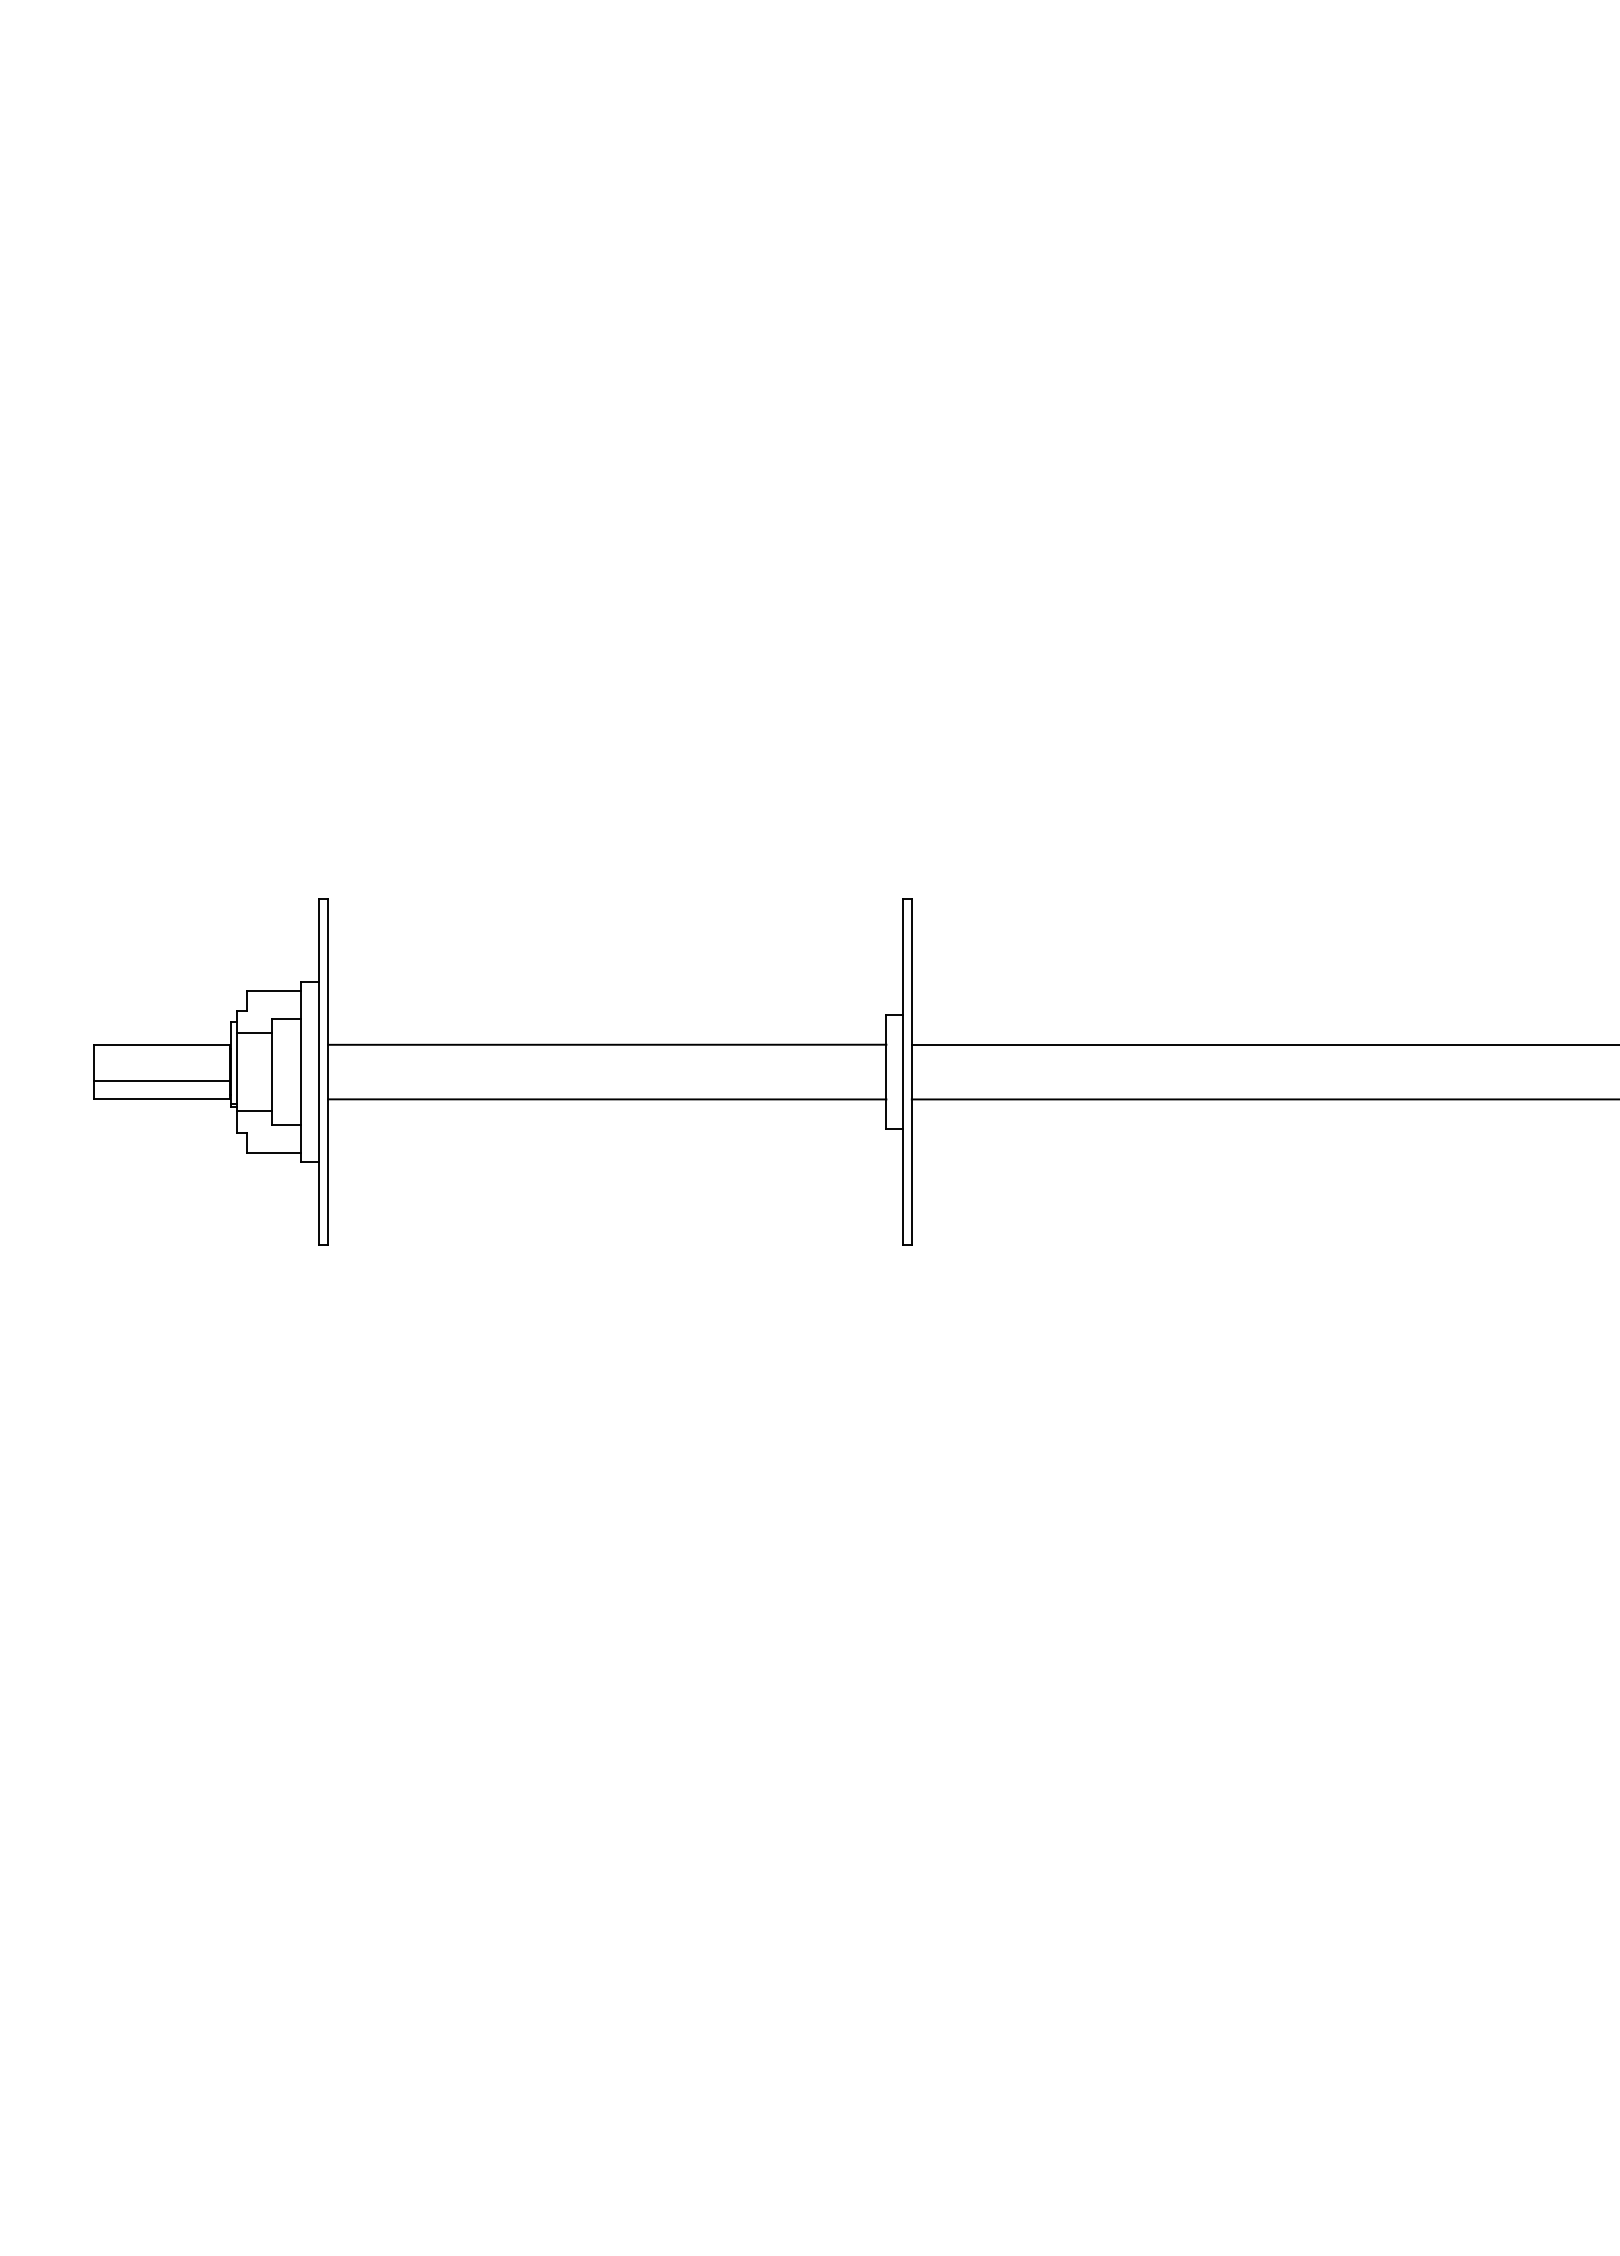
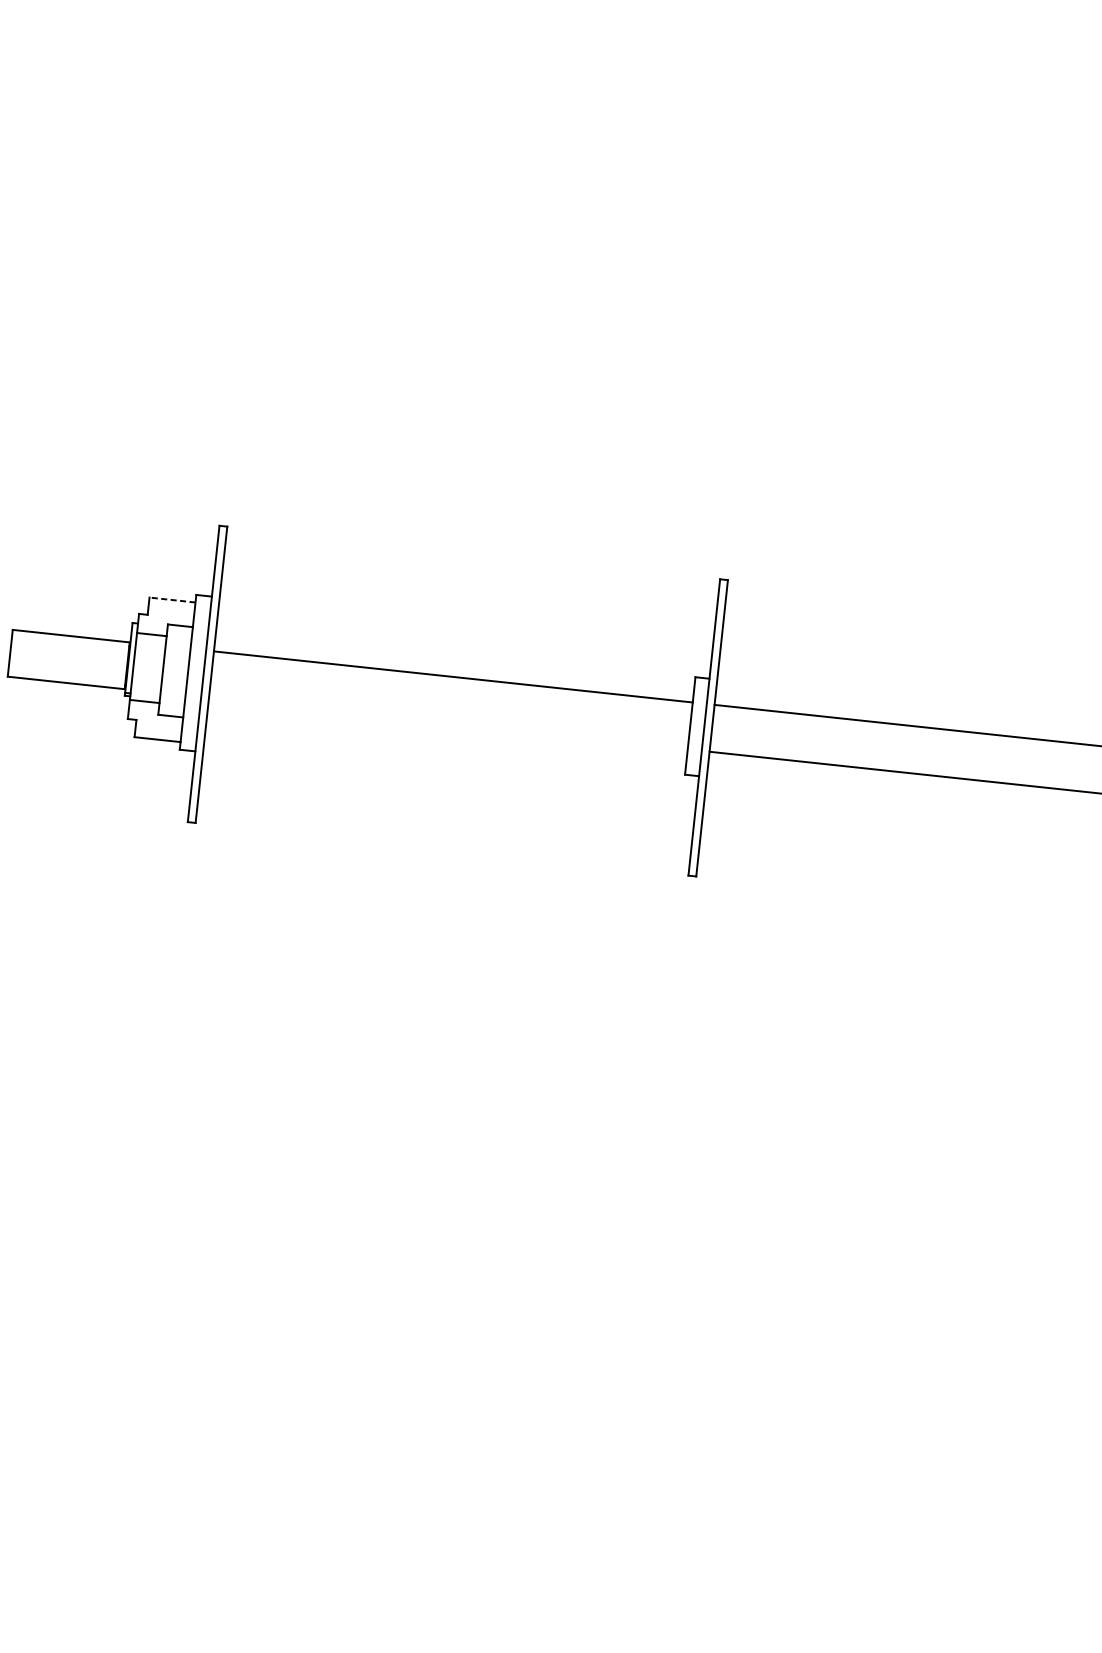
line: (274, 990) -> (172, 599), solid -> dashed
line: (161, 1081) -> (67, 667), removed
line: (607, 1099) -> (448, 723), removed

